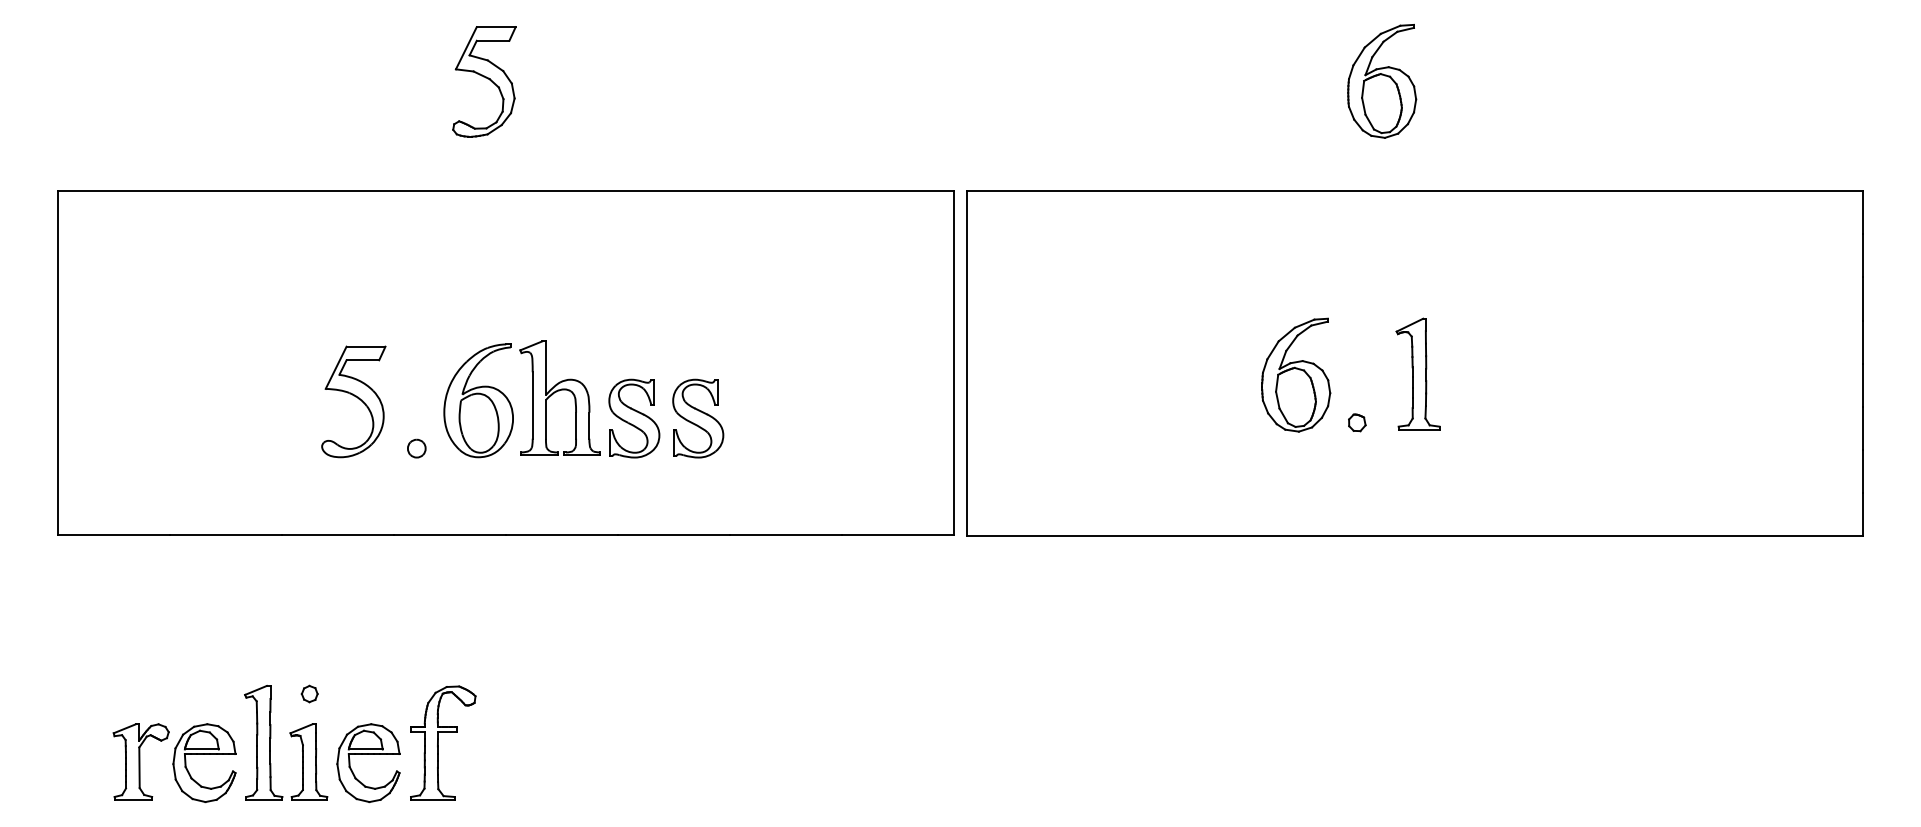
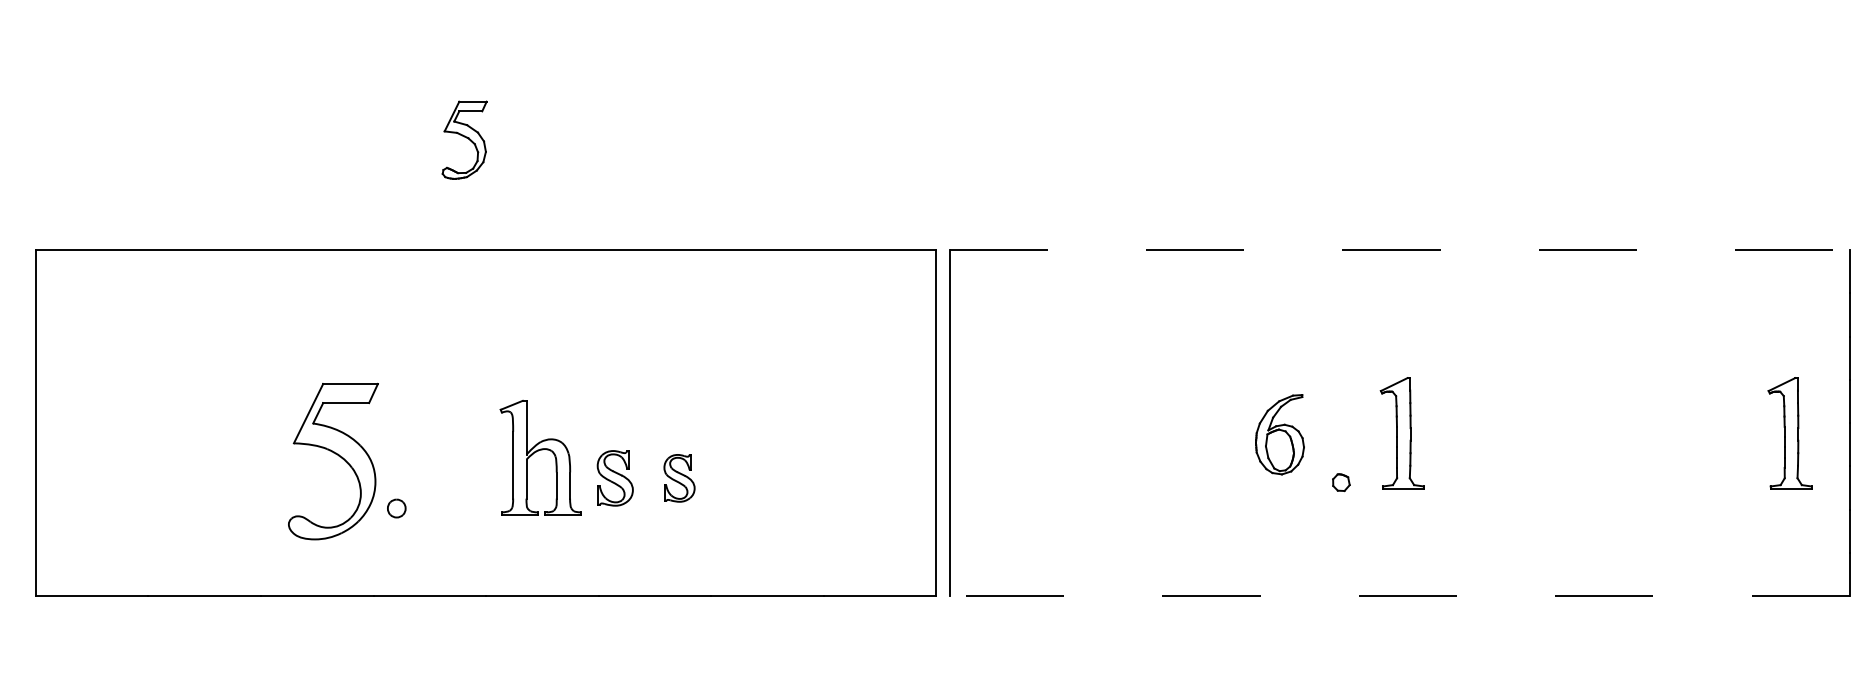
part: (484, 81) -> (464, 139), size x0.7
part: (1382, 81) -> (1366, 139), removed
line: (1415, 191) -> (1399, 250), solid -> dashed
part: (1803, 373) -> (1789, 433), added
part: (1296, 374) -> (1280, 434), size x0.7
part: (478, 400) -> (458, 460), removed
part: (353, 401) -> (333, 461), size x1.4
part: (634, 418) -> (615, 478), size x0.7
part: (698, 418) -> (679, 478), size x0.6
line: (1414, 535) -> (1398, 595), solid -> dashed

